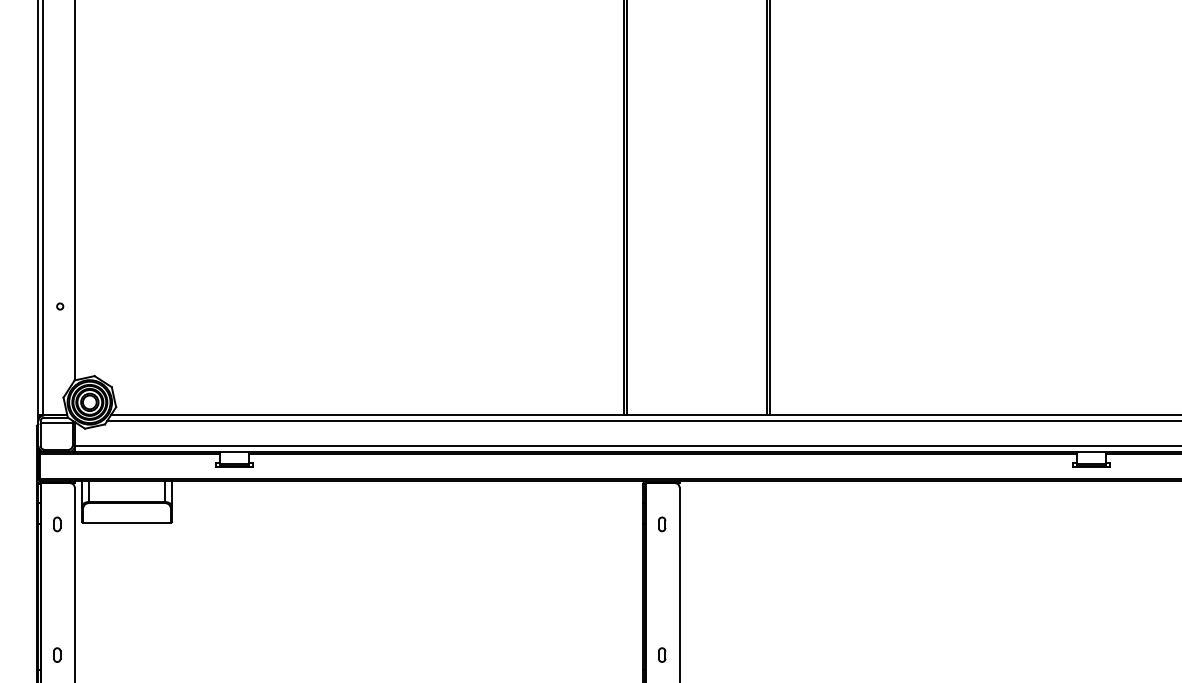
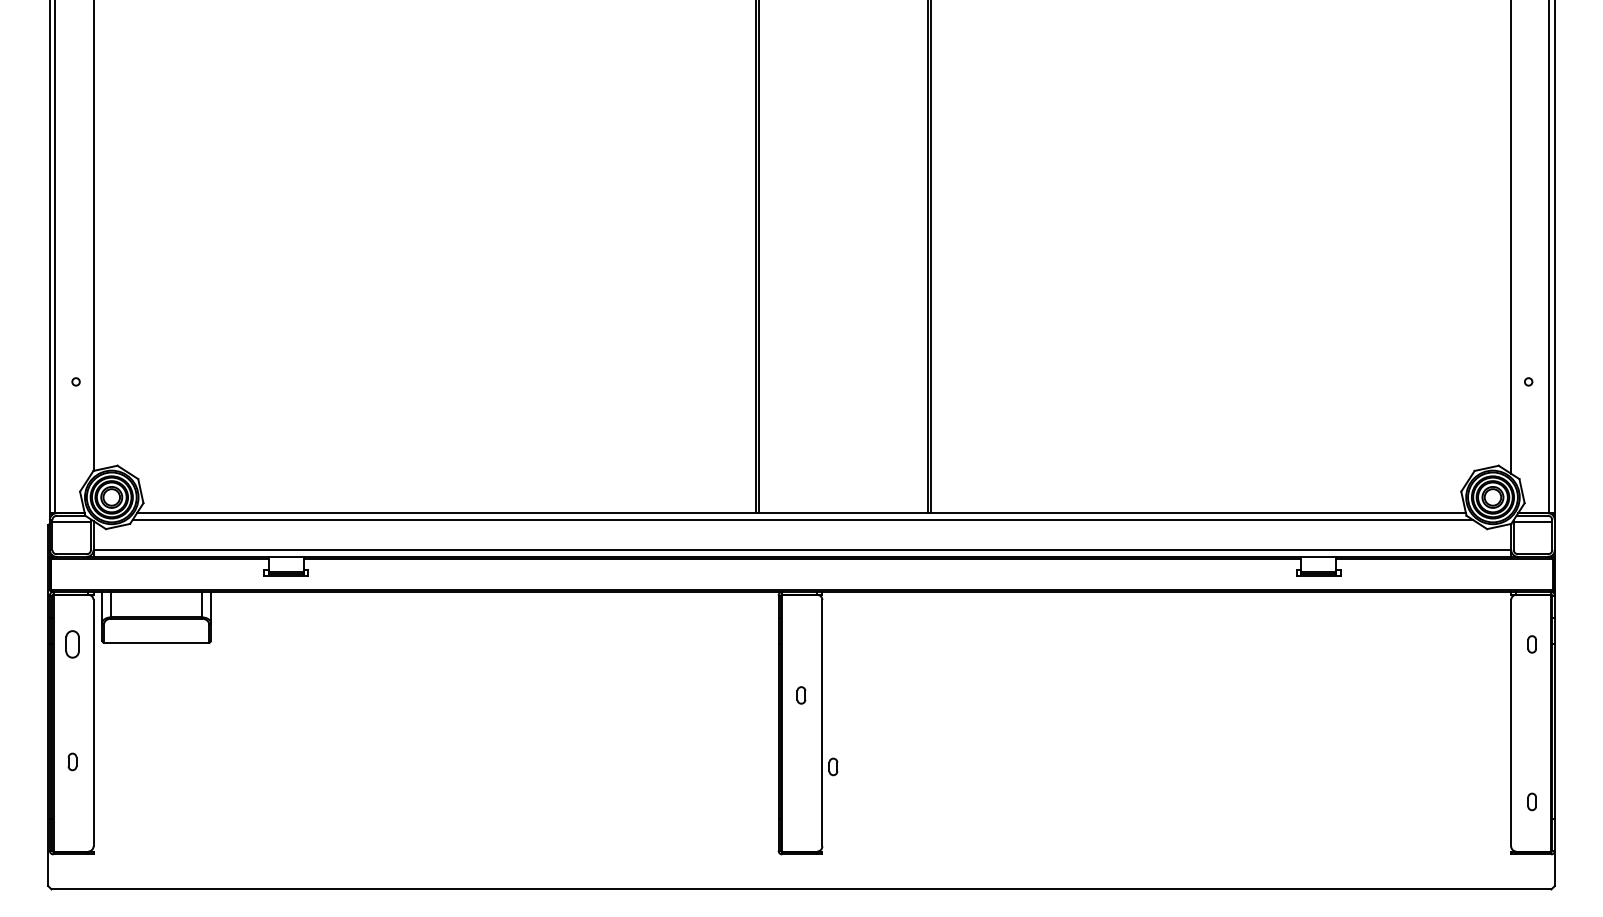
part: (57, 524) -> (72, 644), size x1.6
part: (662, 524) -> (801, 695), moved
part: (57, 654) -> (72, 761), moved
part: (662, 654) -> (833, 766), moved

